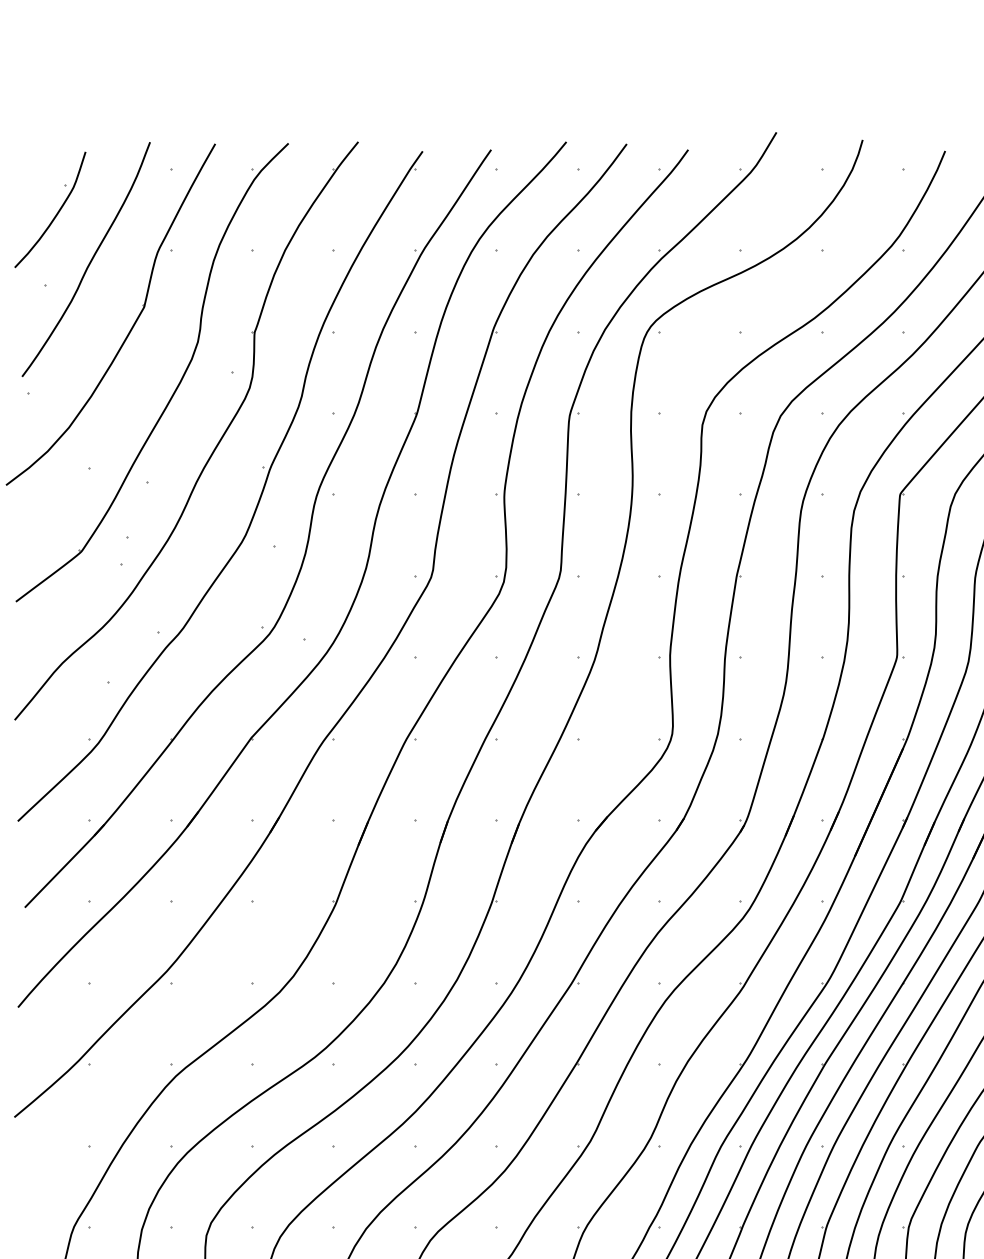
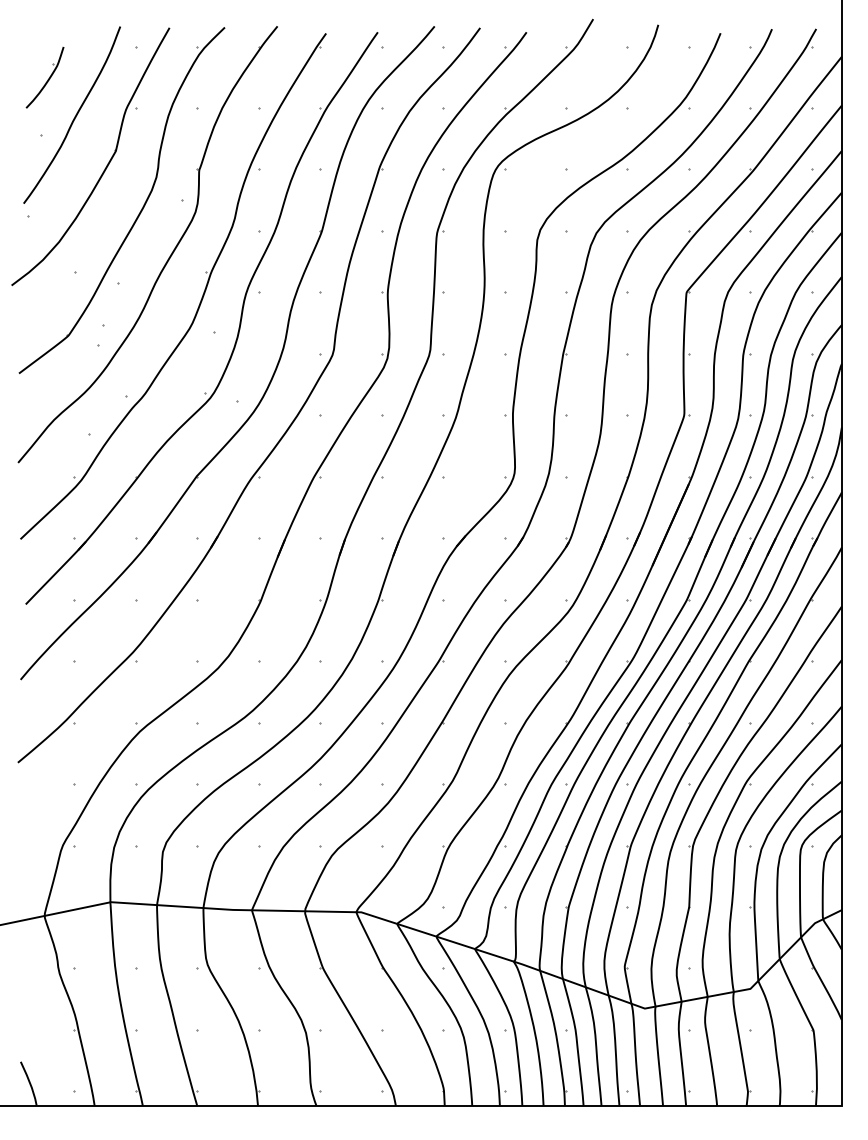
part: (49, 209) -> (44, 77), size x0.7

